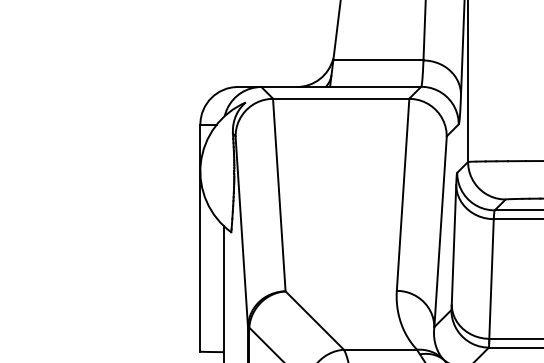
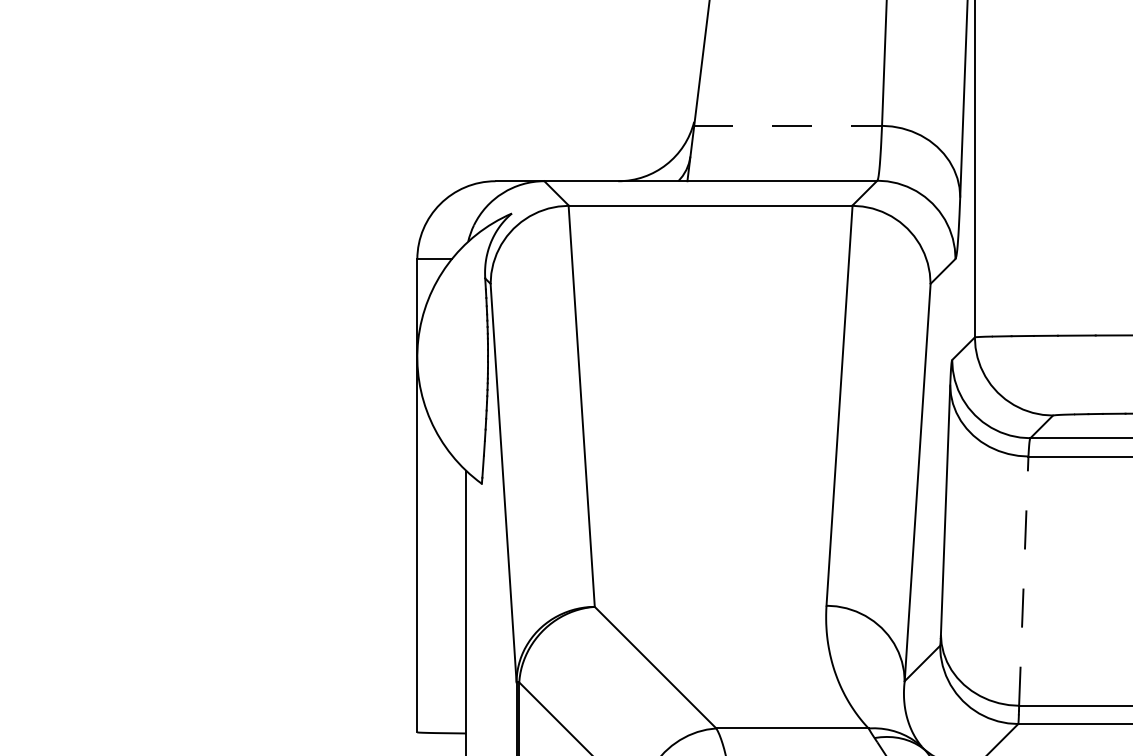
line: (378, 60) -> (788, 125), solid -> dashed
line: (491, 279) -> (1023, 582), solid -> dashed

